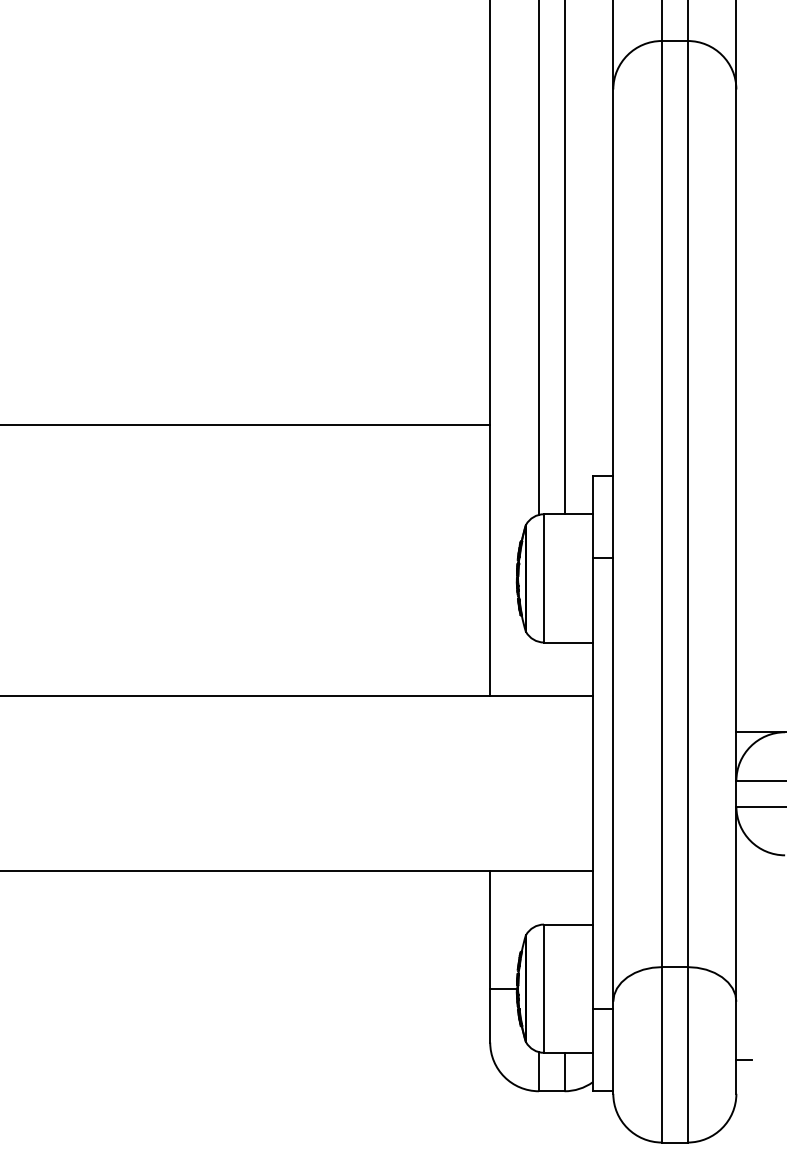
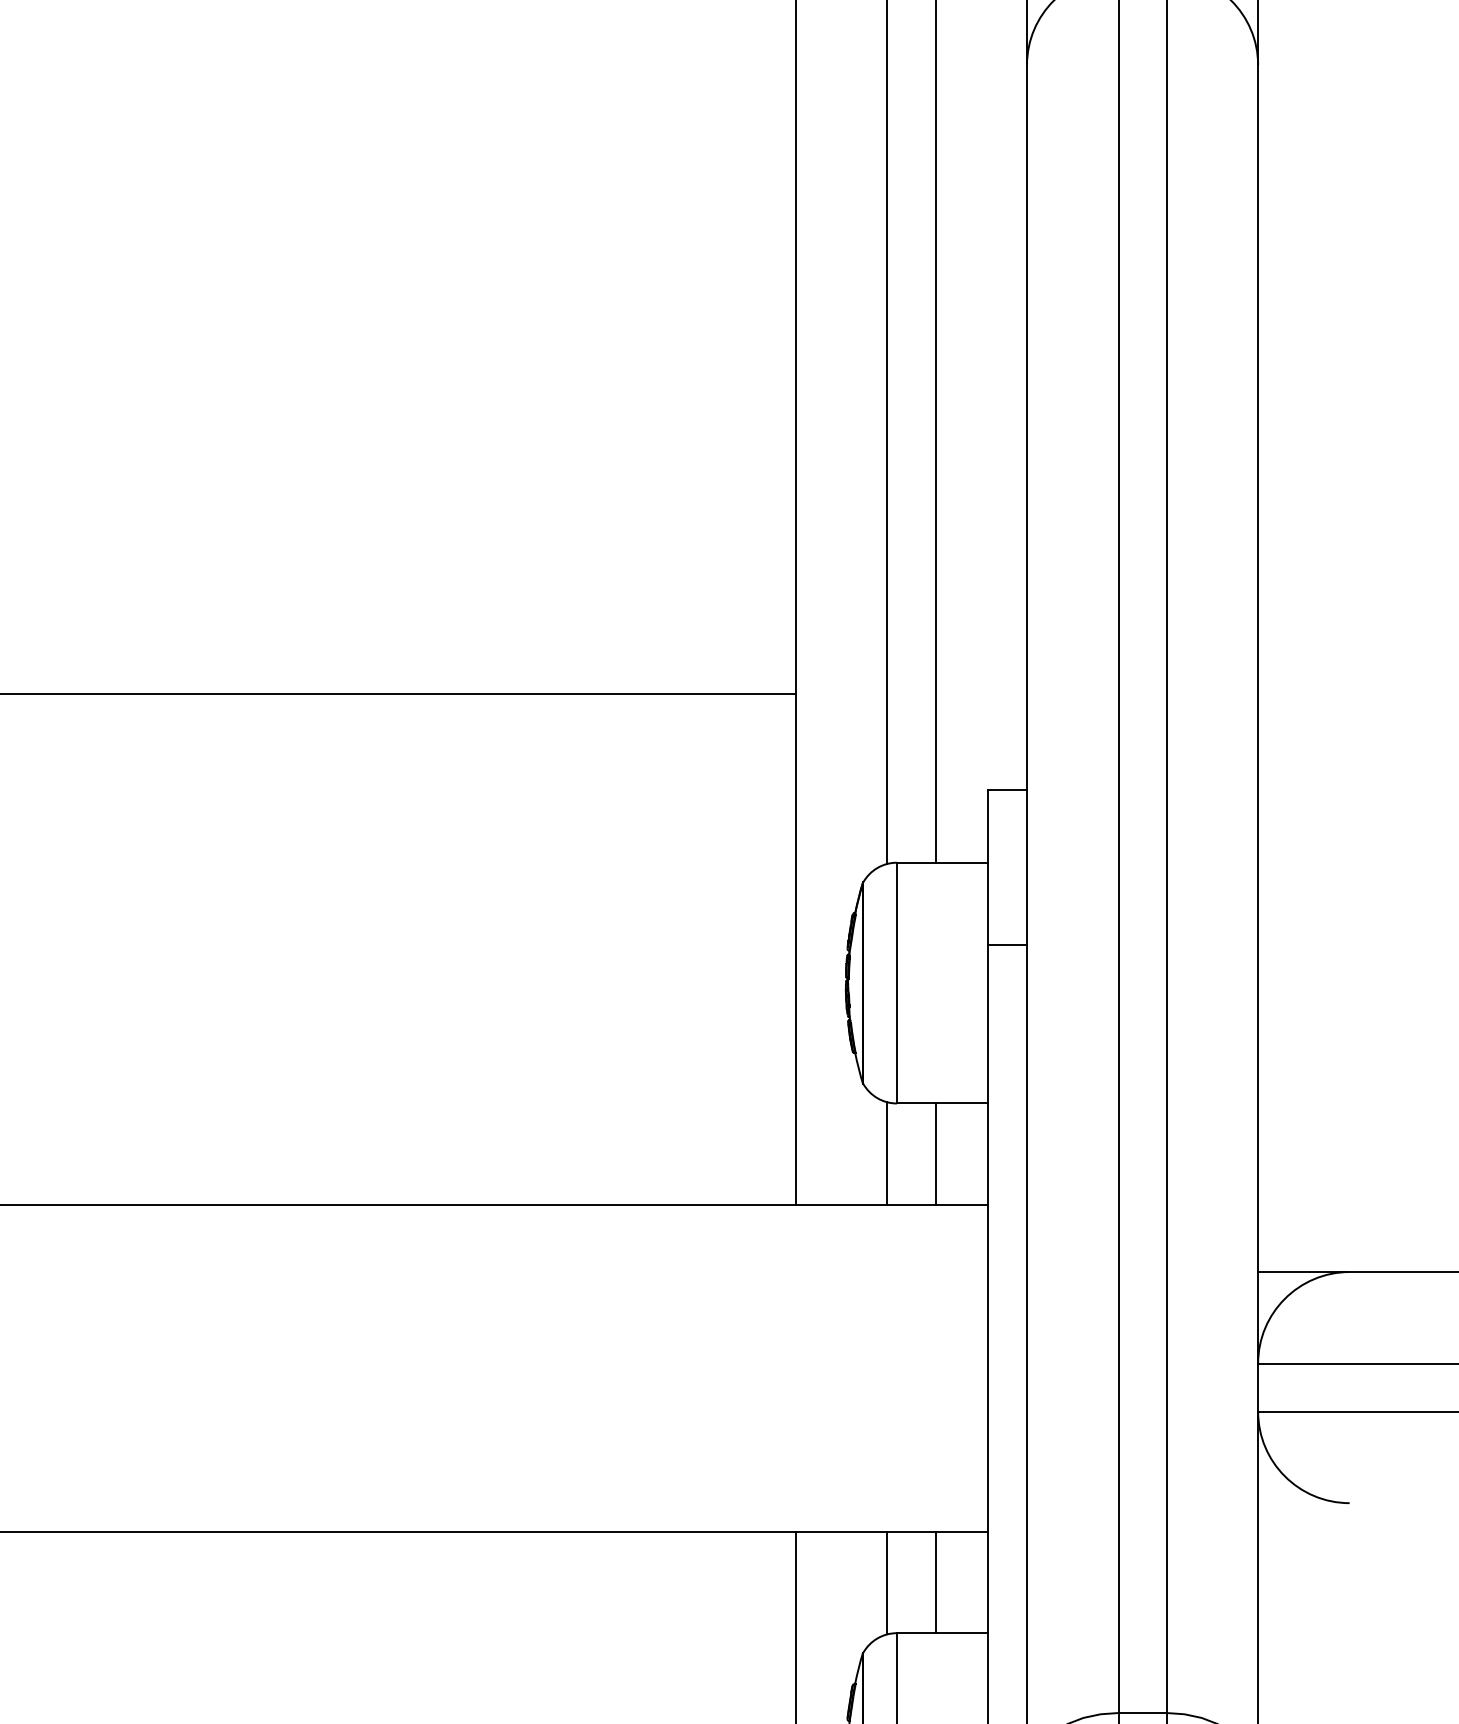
line: (538, 668) -> (886, 1152), added
line: (564, 669) -> (935, 1154), added
line: (538, 897) -> (886, 1582), added
line: (564, 897) -> (935, 1582), added

